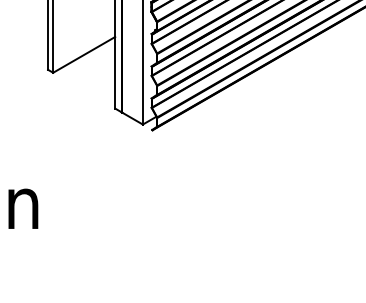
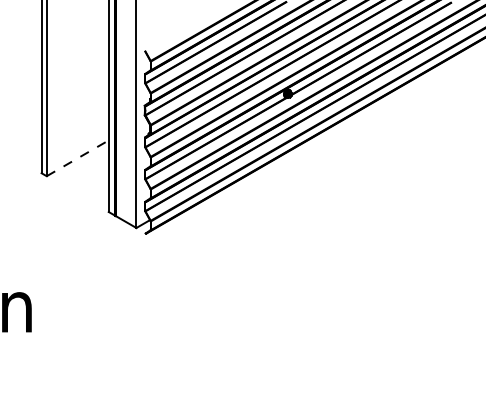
line: (83, 55) -> (77, 158), solid -> dashed

